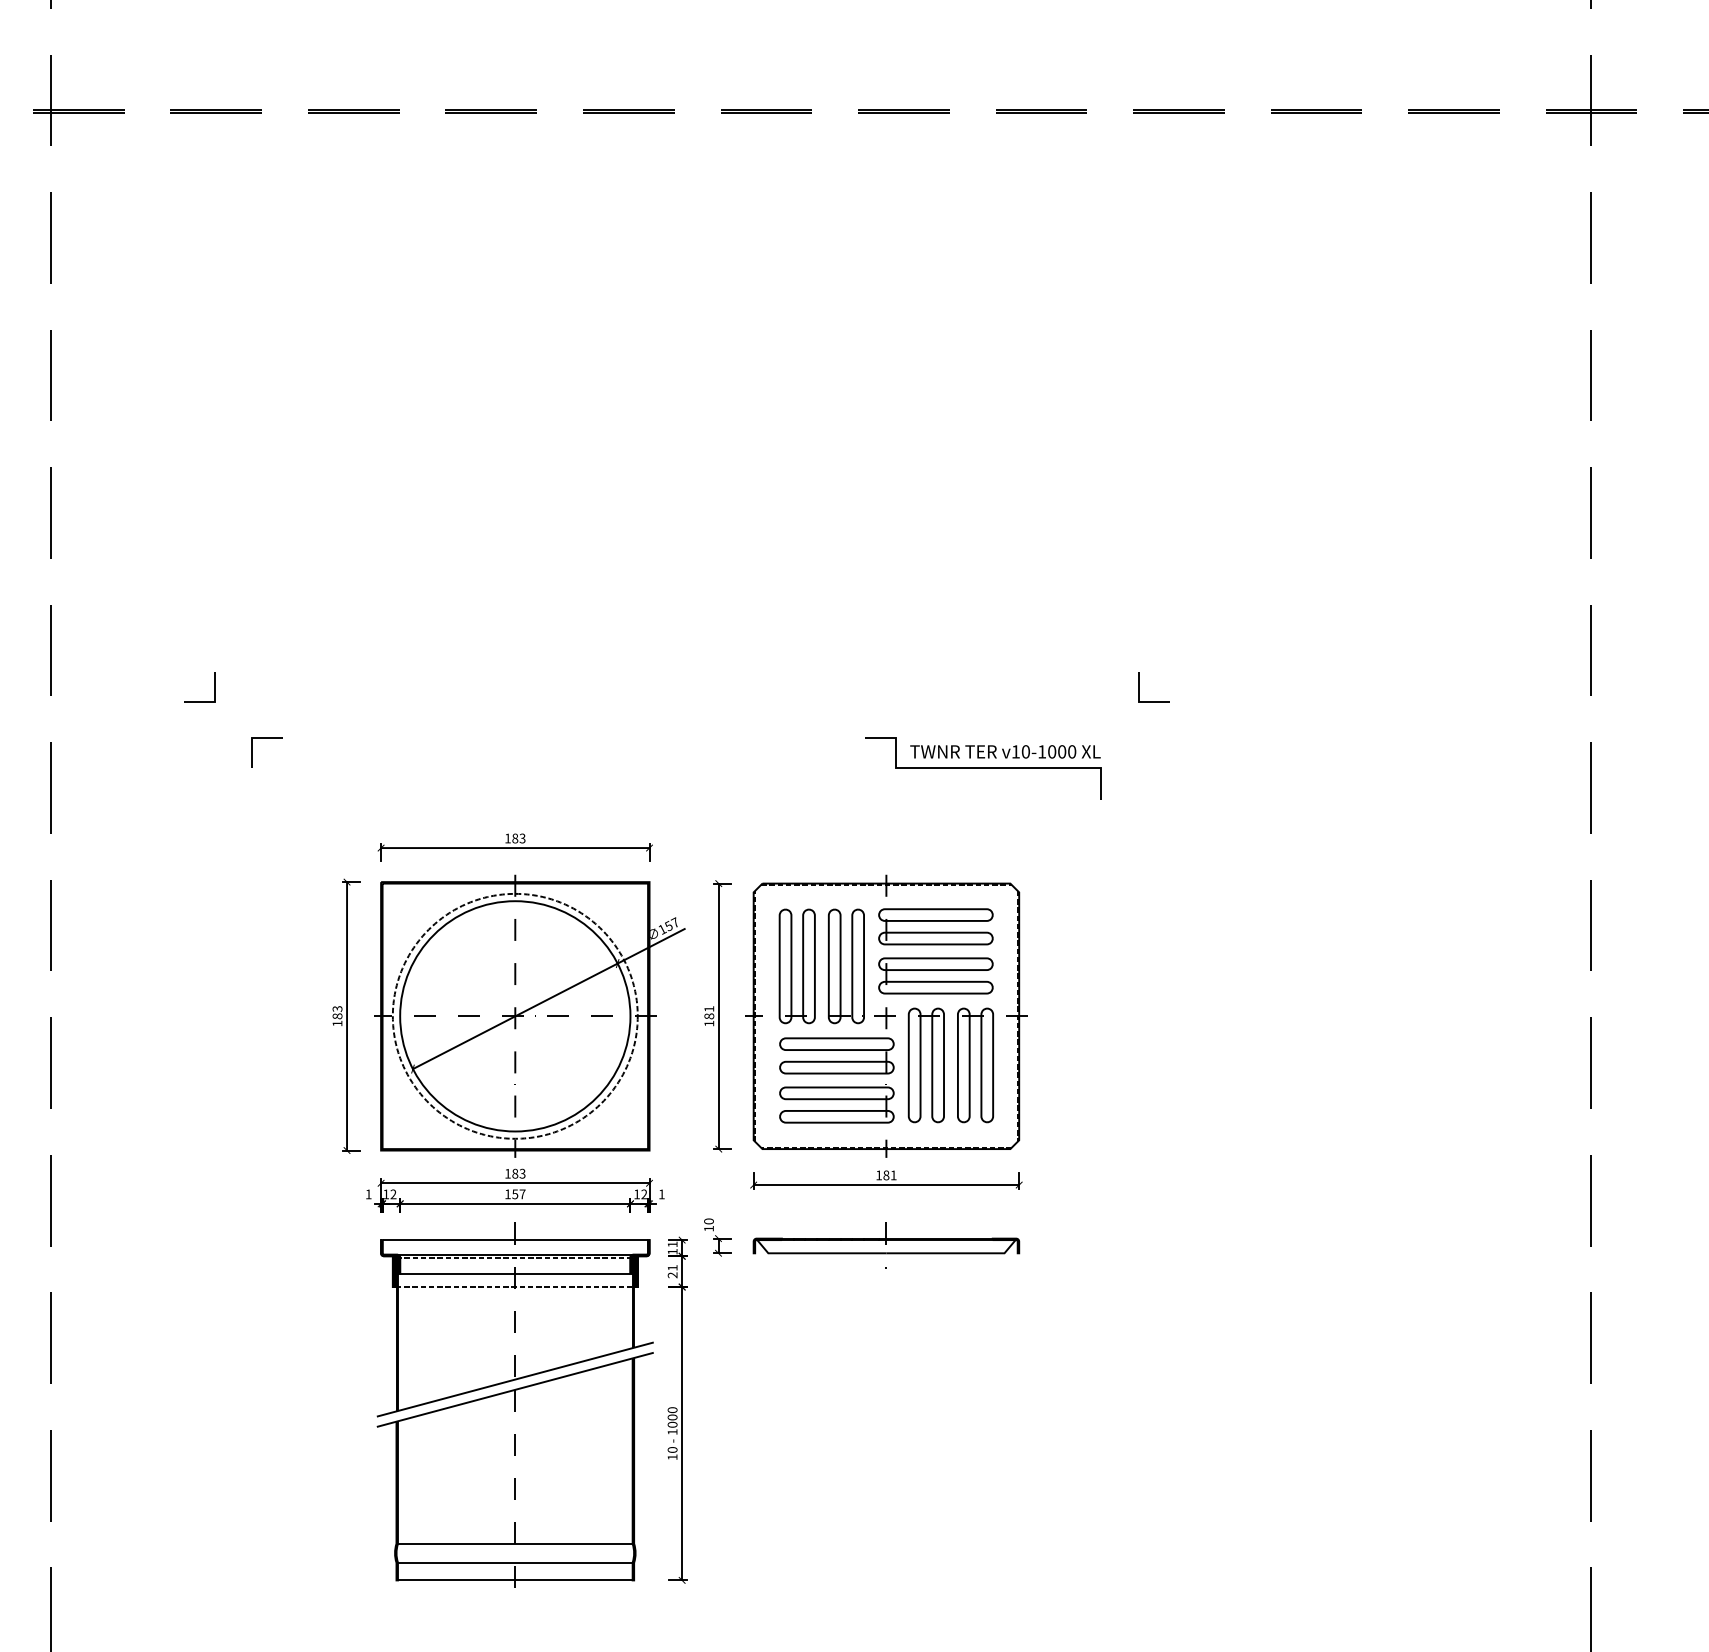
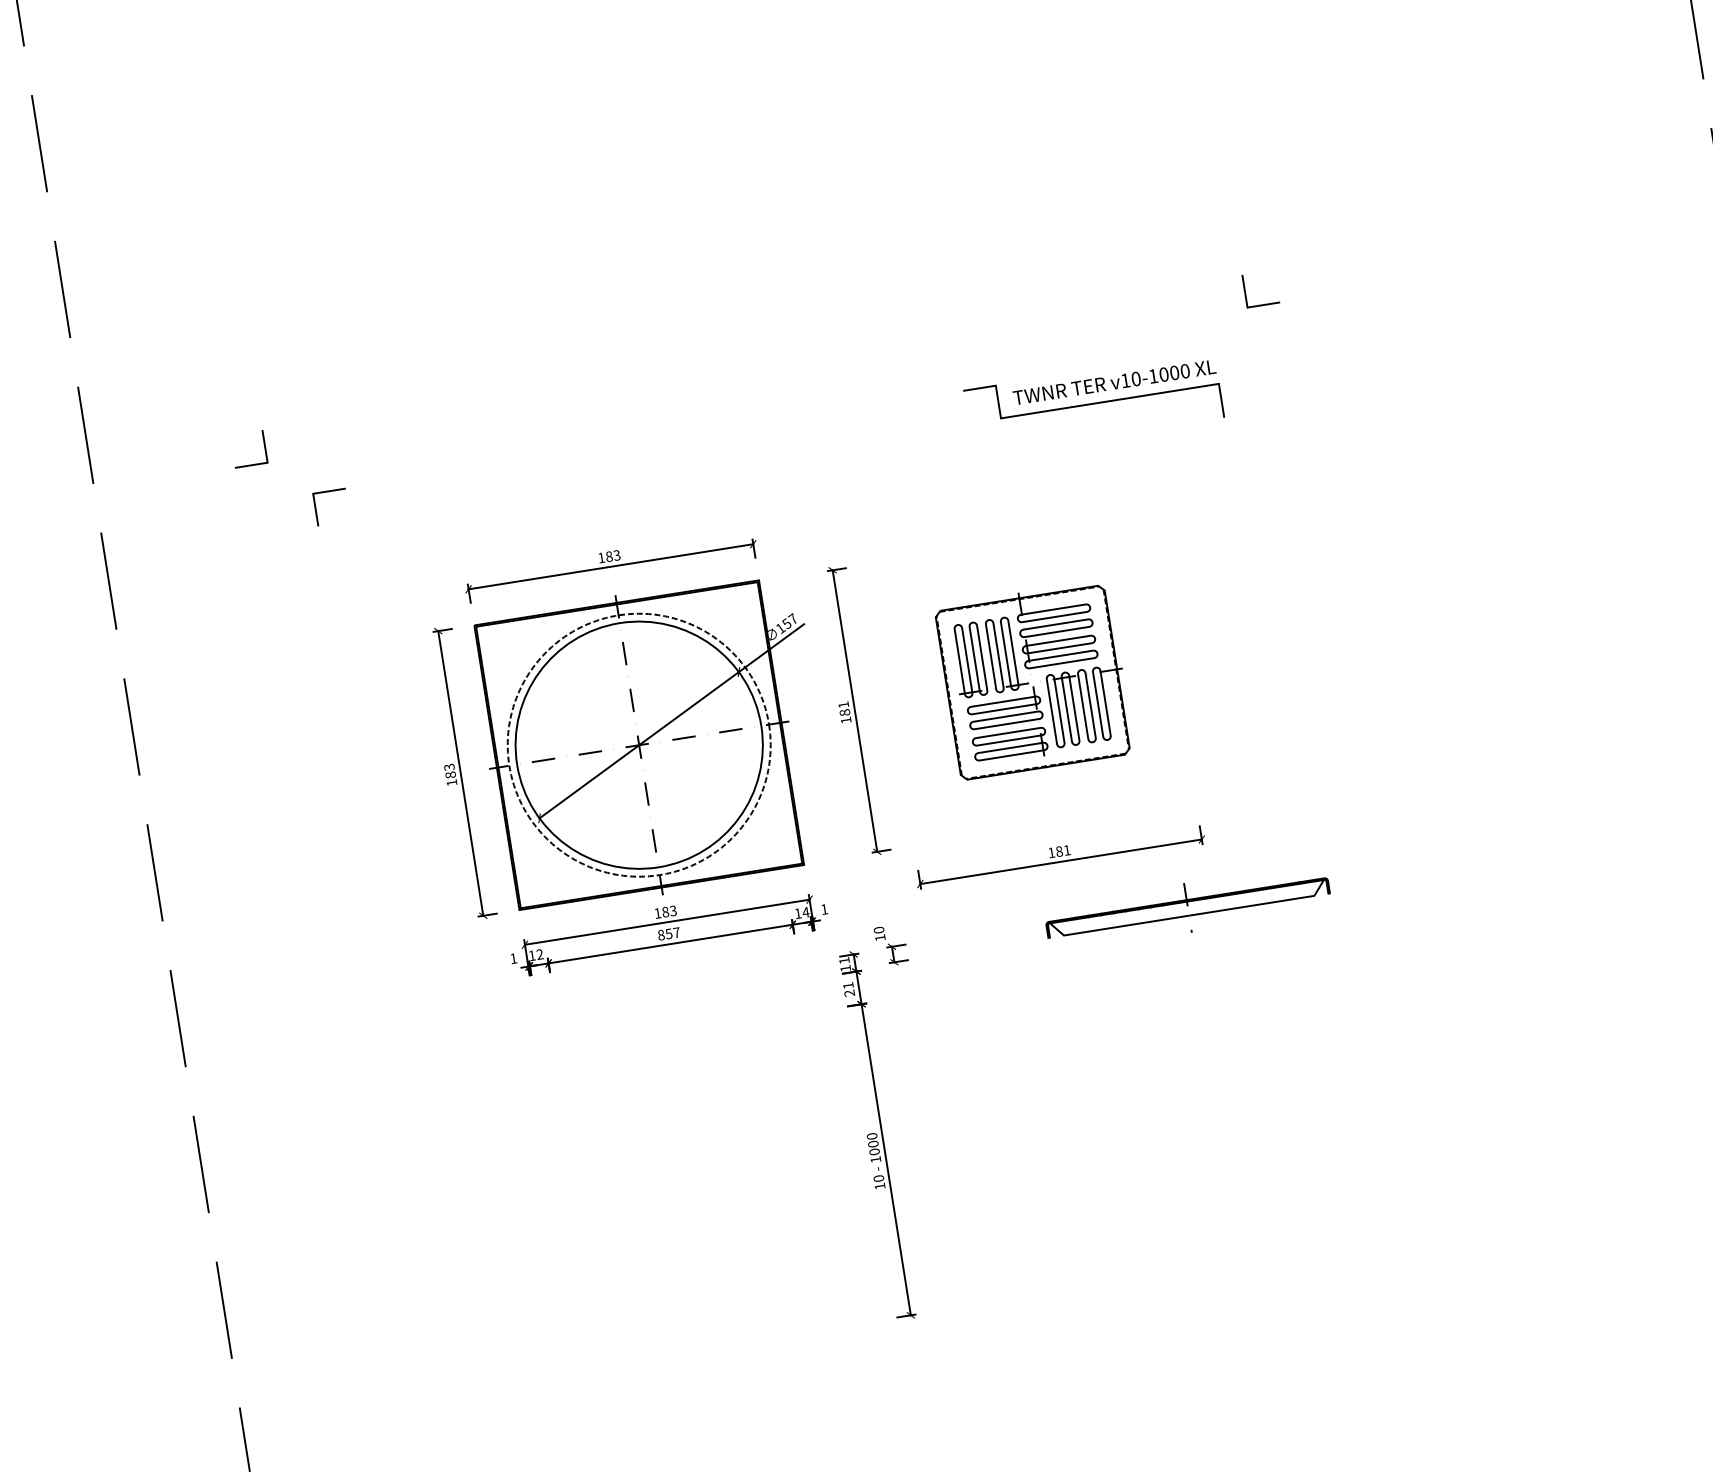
part: (886, 1015) -> (1032, 681), size x0.6
text: (507, 1194) -> (660, 935), 157 -> 857
text: (644, 1194) -> (806, 912), 12 -> 14
part: (886, 1245) -> (1187, 907), moved
part: (514, 1404) -> (703, 1156), removed

